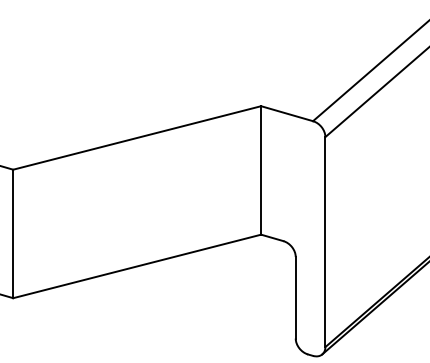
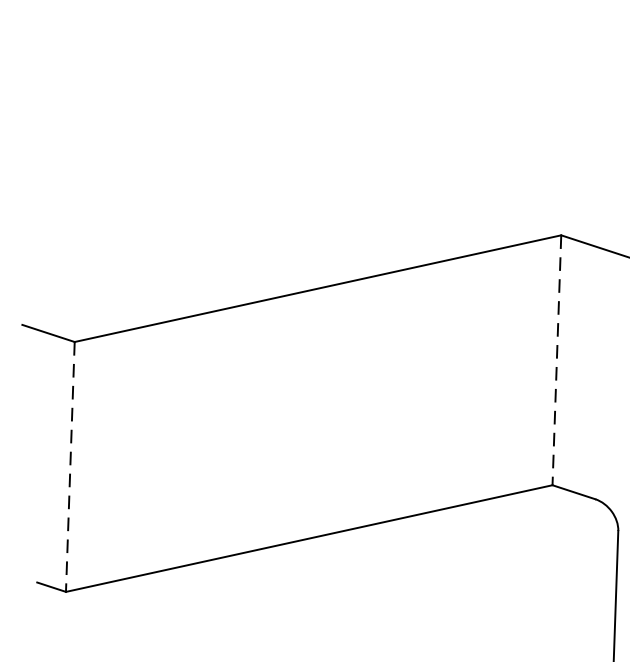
line: (261, 170) -> (557, 360), solid -> dashed
line: (13, 234) -> (70, 468), solid -> dashed

